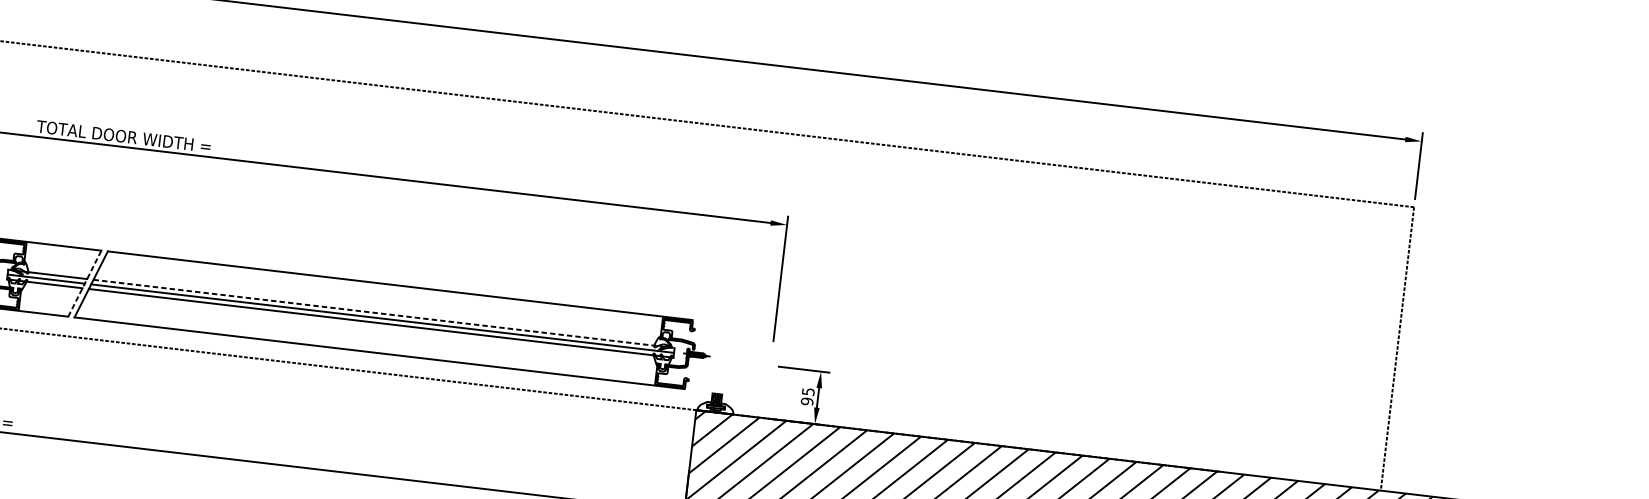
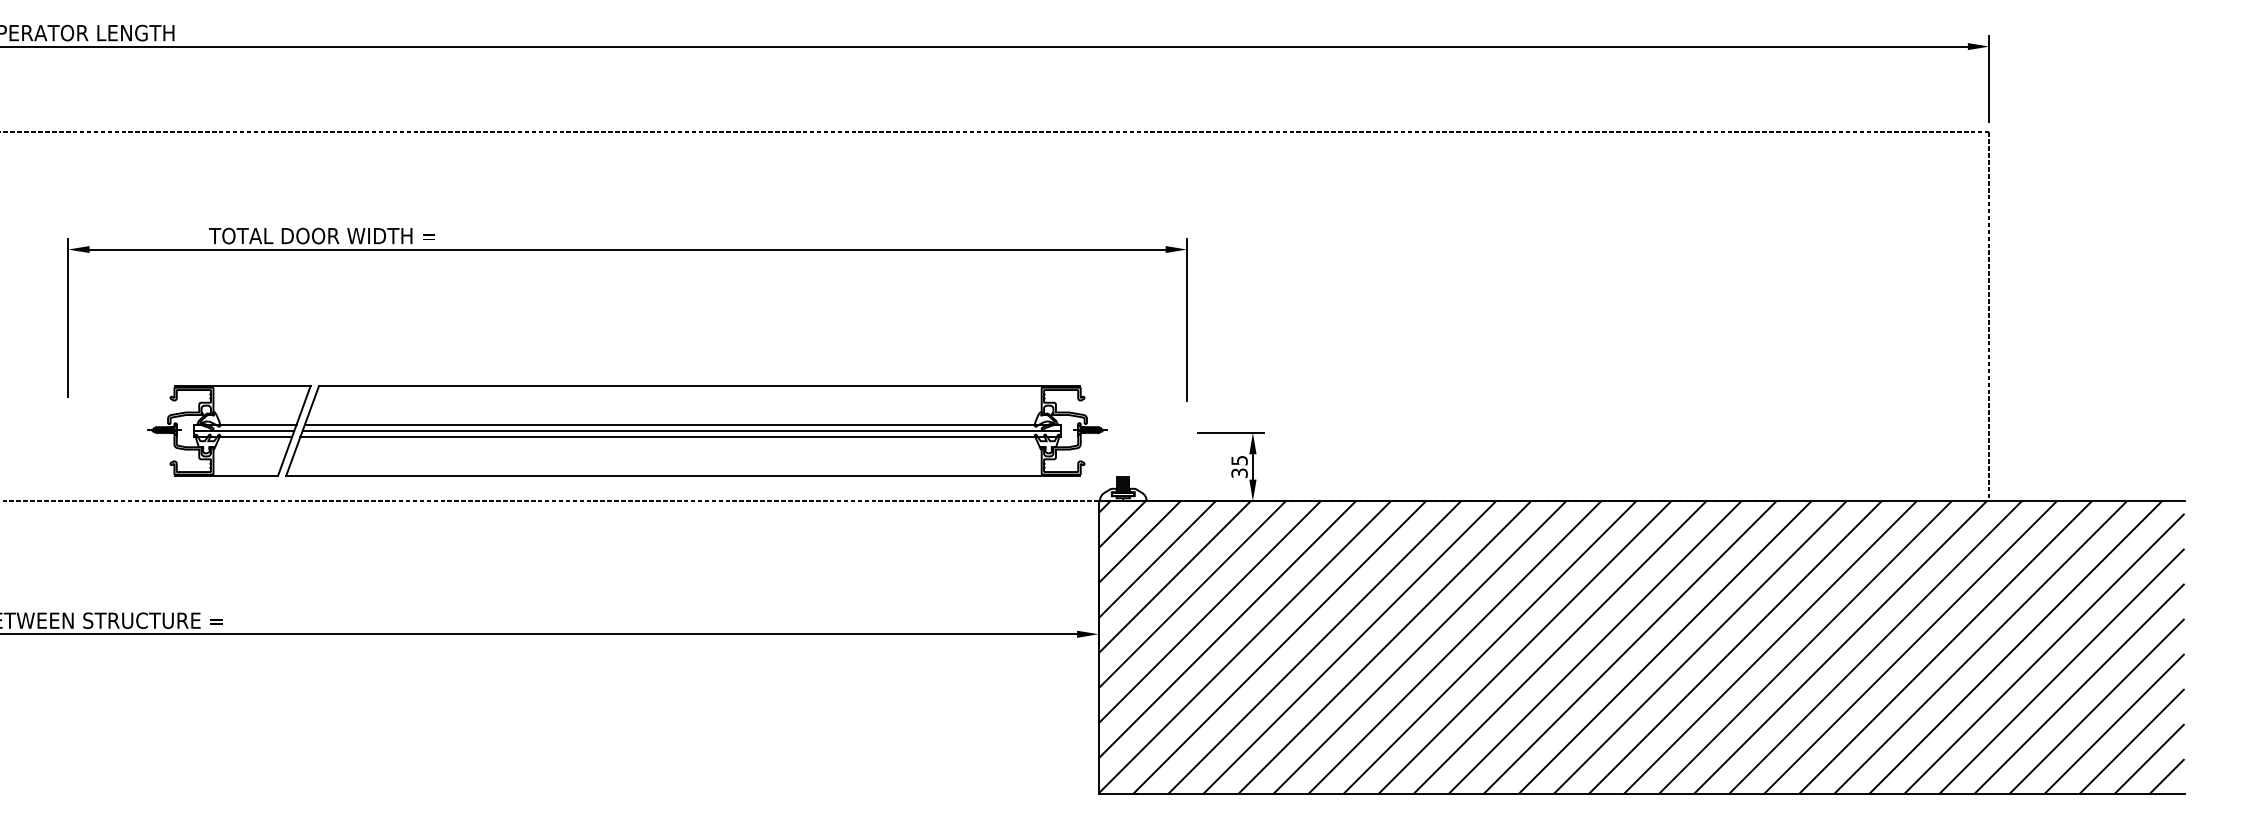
line: (84, 283) -> (294, 430), dashed -> solid
line: (384, 313) -> (683, 424), dashed -> solid
text: (807, 401) -> (1239, 473), 95 -> 35

